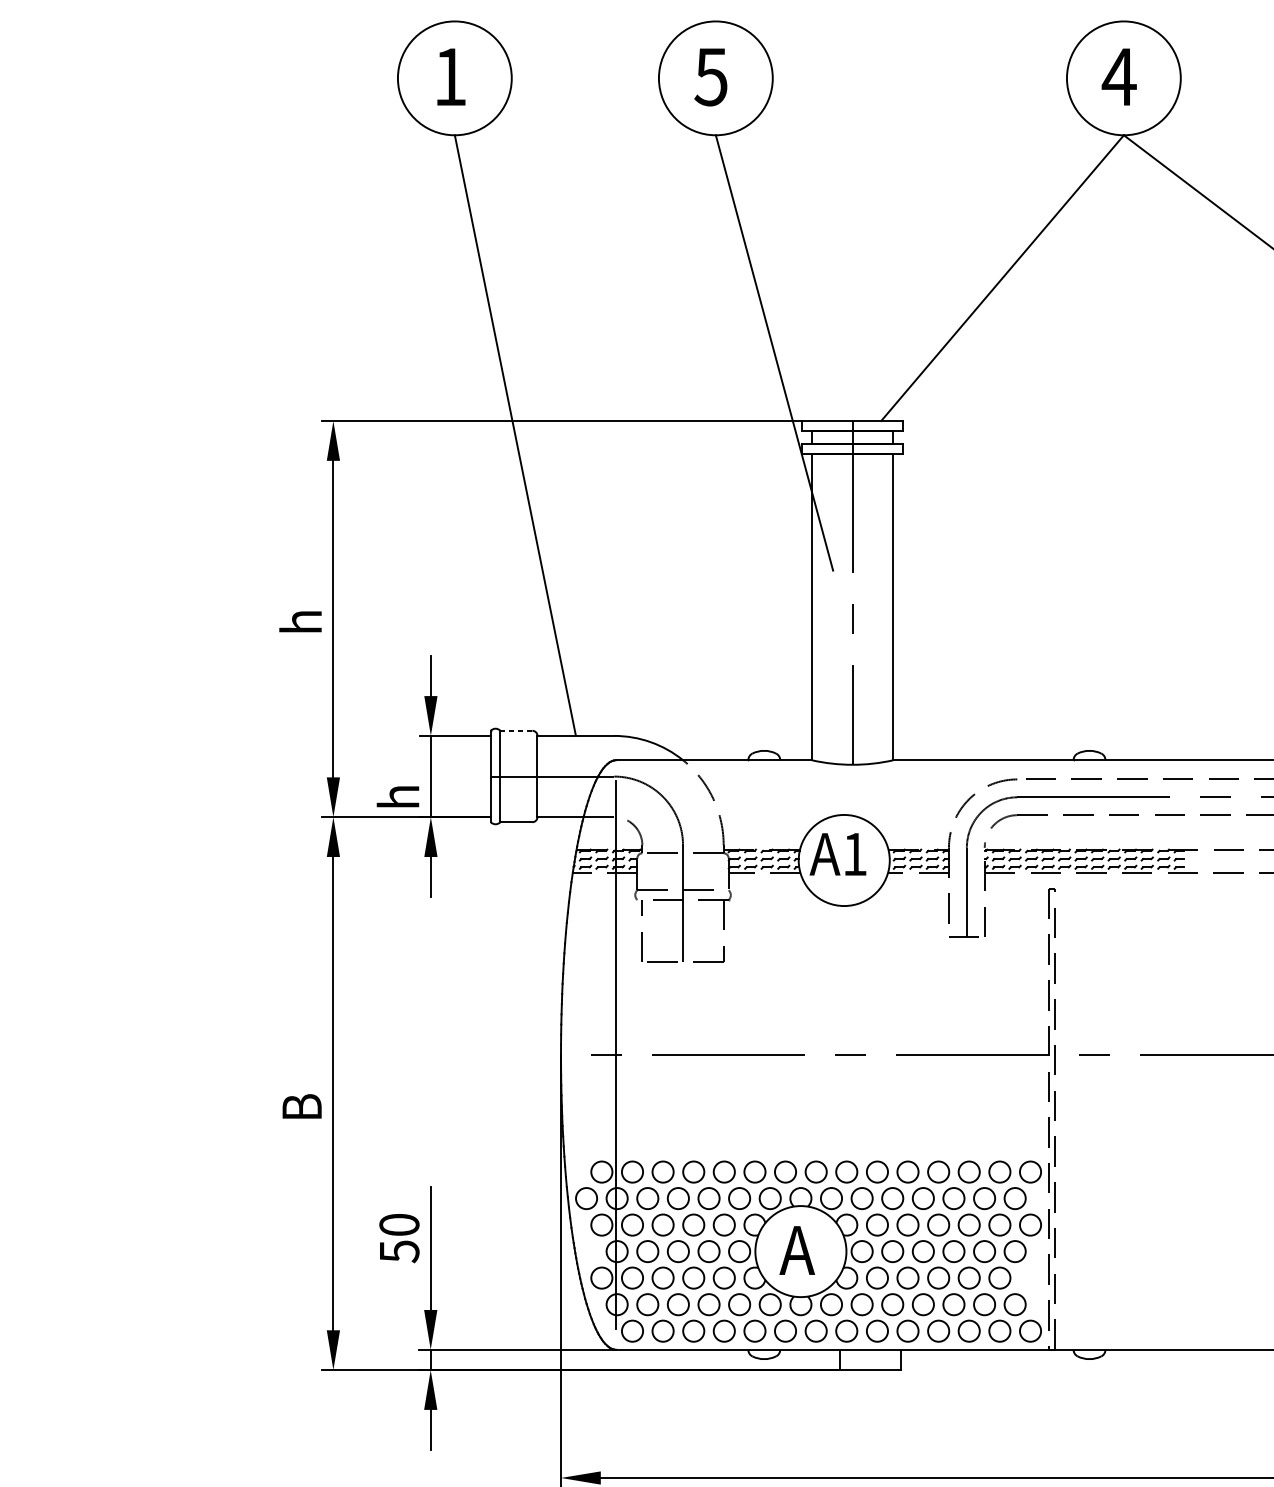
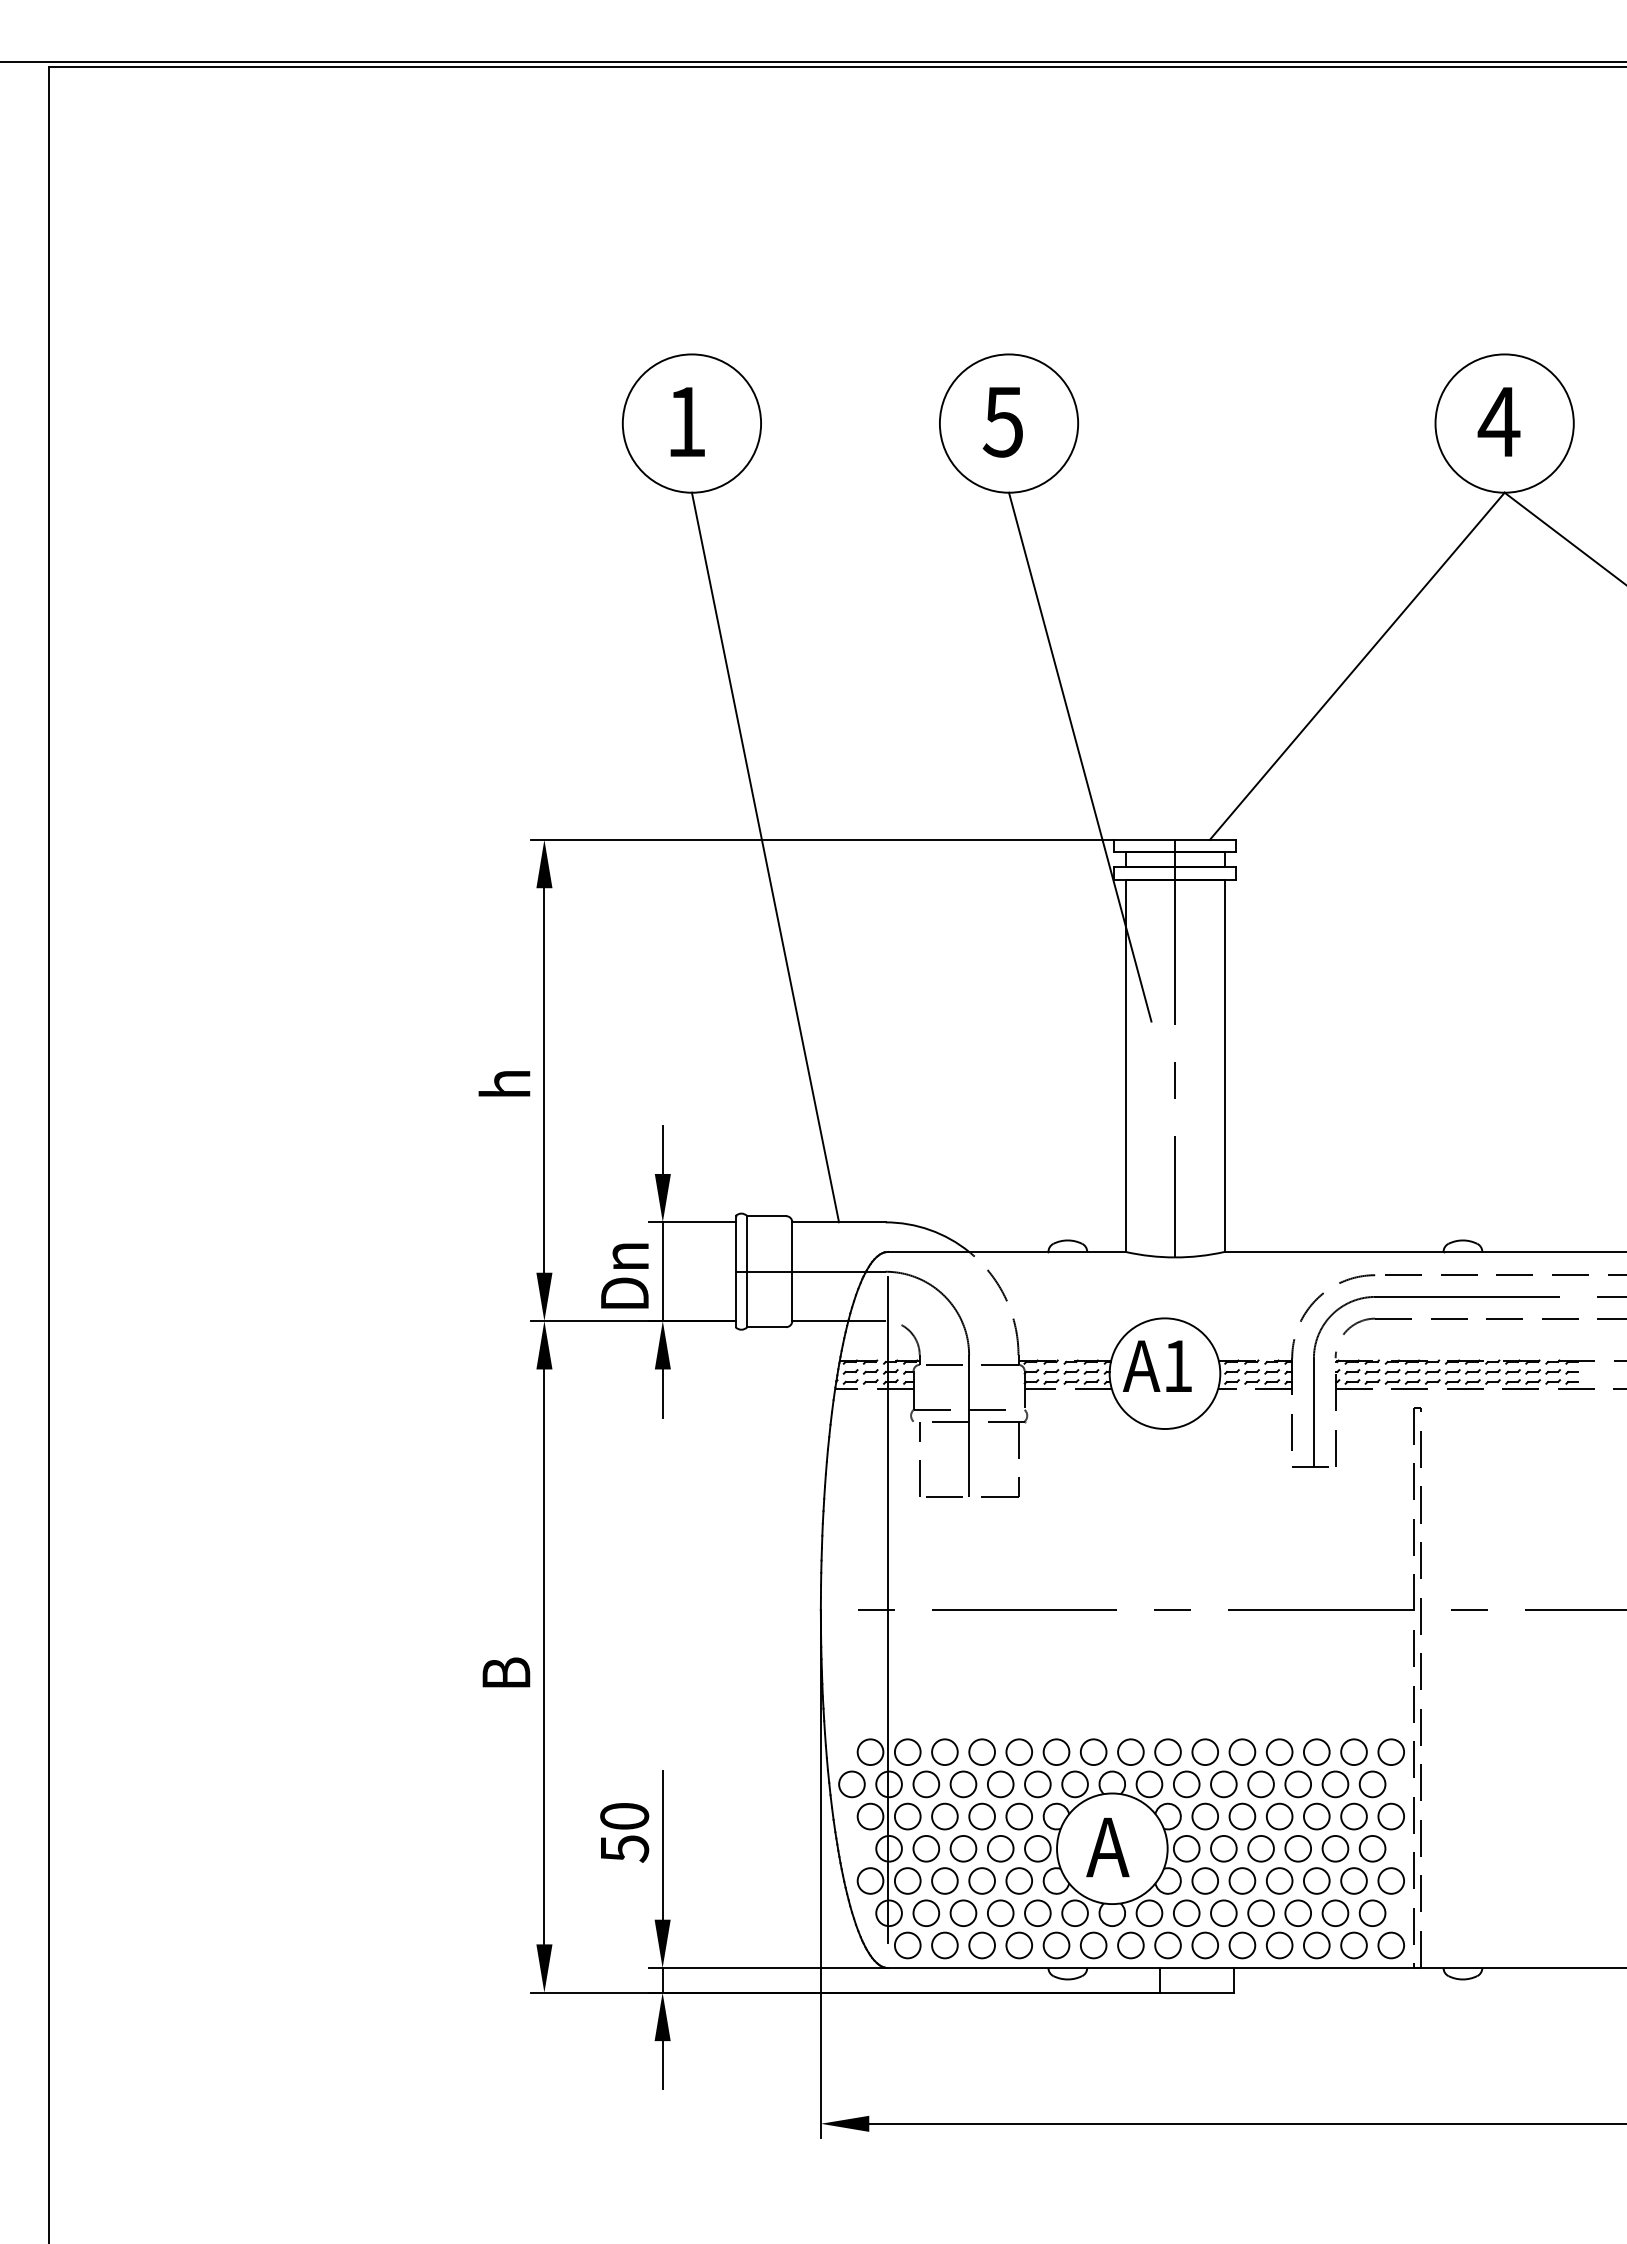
line: (516, 731) -> (766, 1216), dashed -> solid
text: (397, 779) -> (622, 1275), h -> Dn
circle: (1029, 1277) -> (1390, 1880), added

